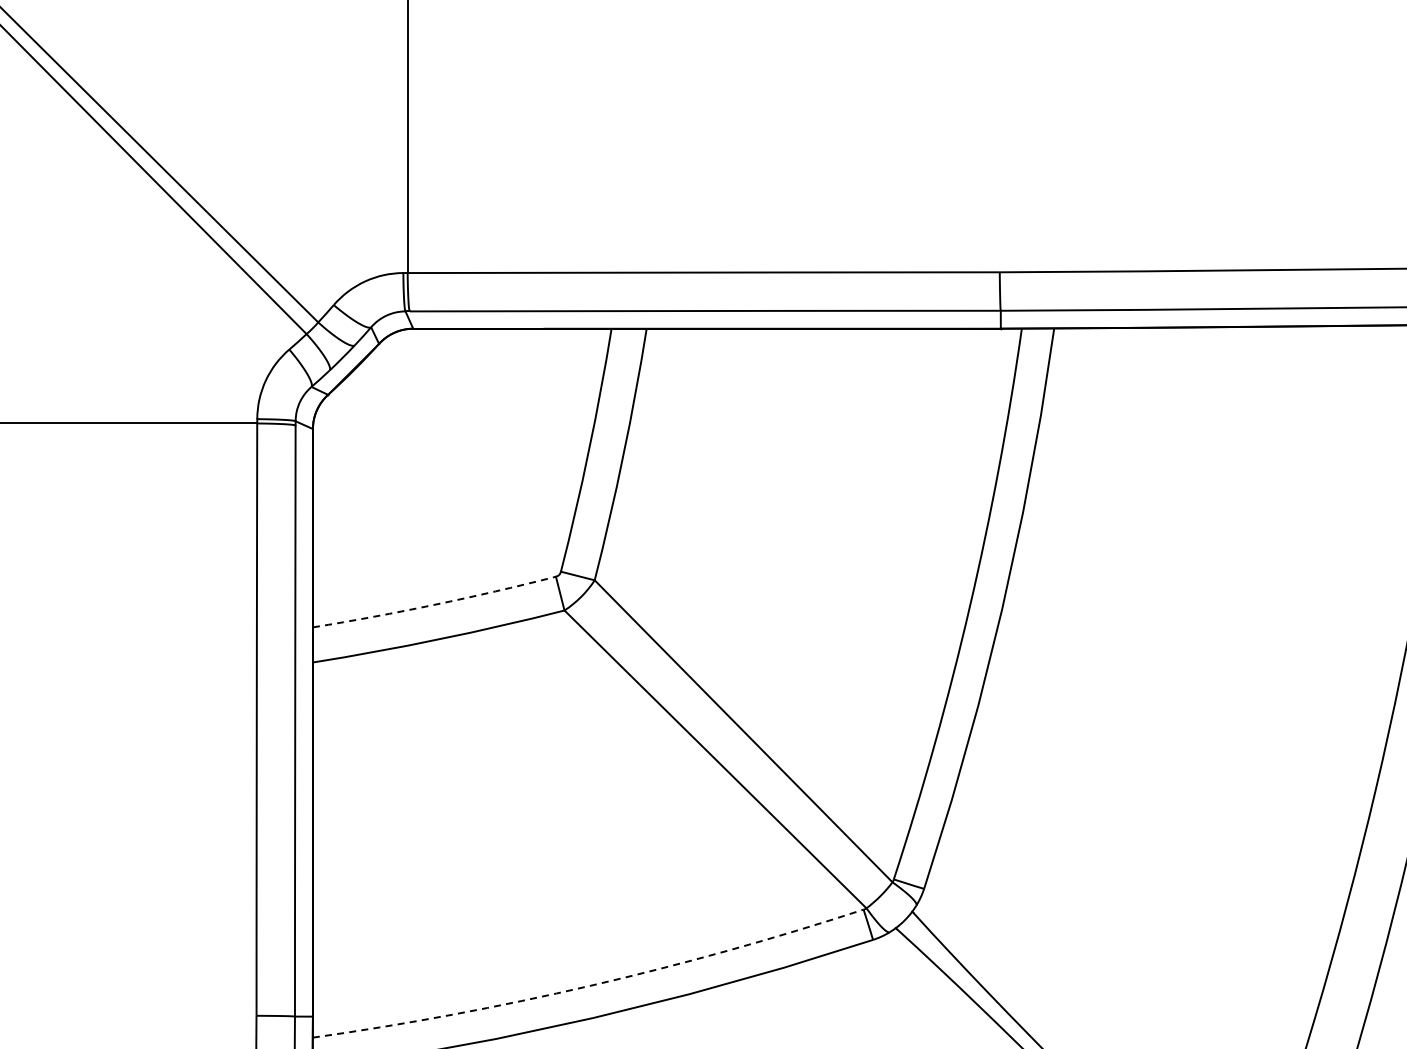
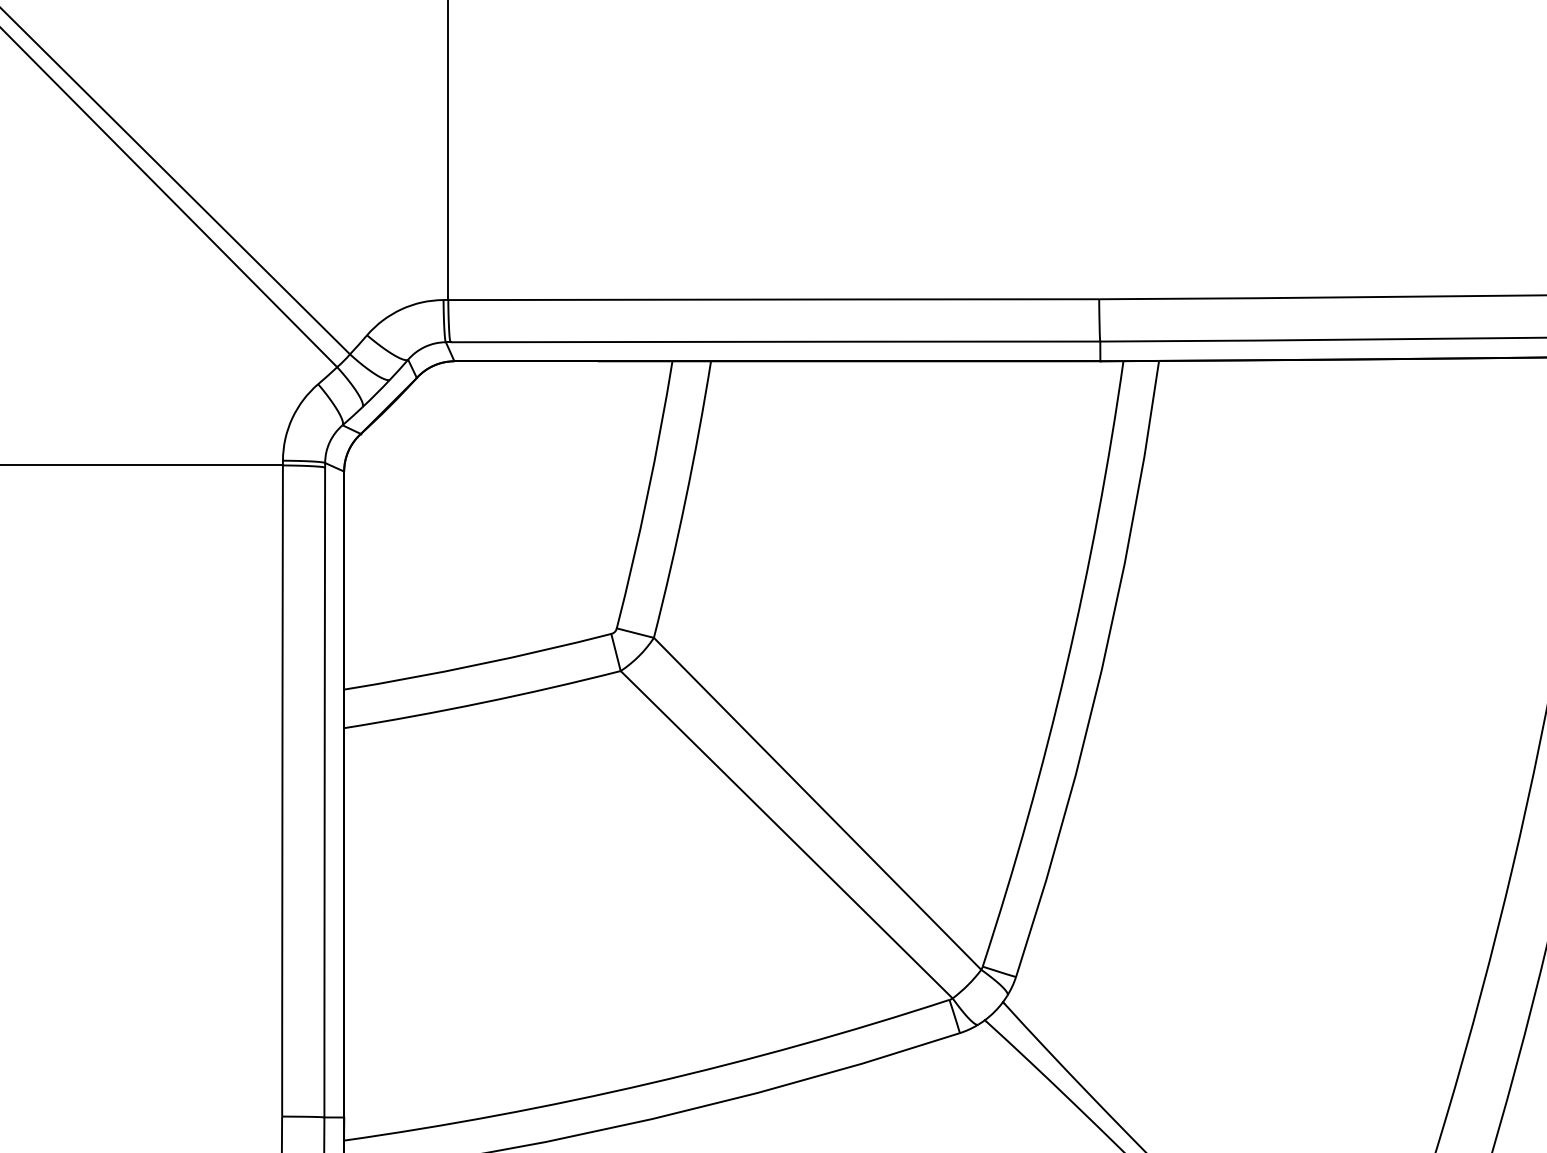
arc: (435, 604) -> (478, 664), dashed -> solid
arc: (591, 985) -> (650, 1083), dashed -> solid

